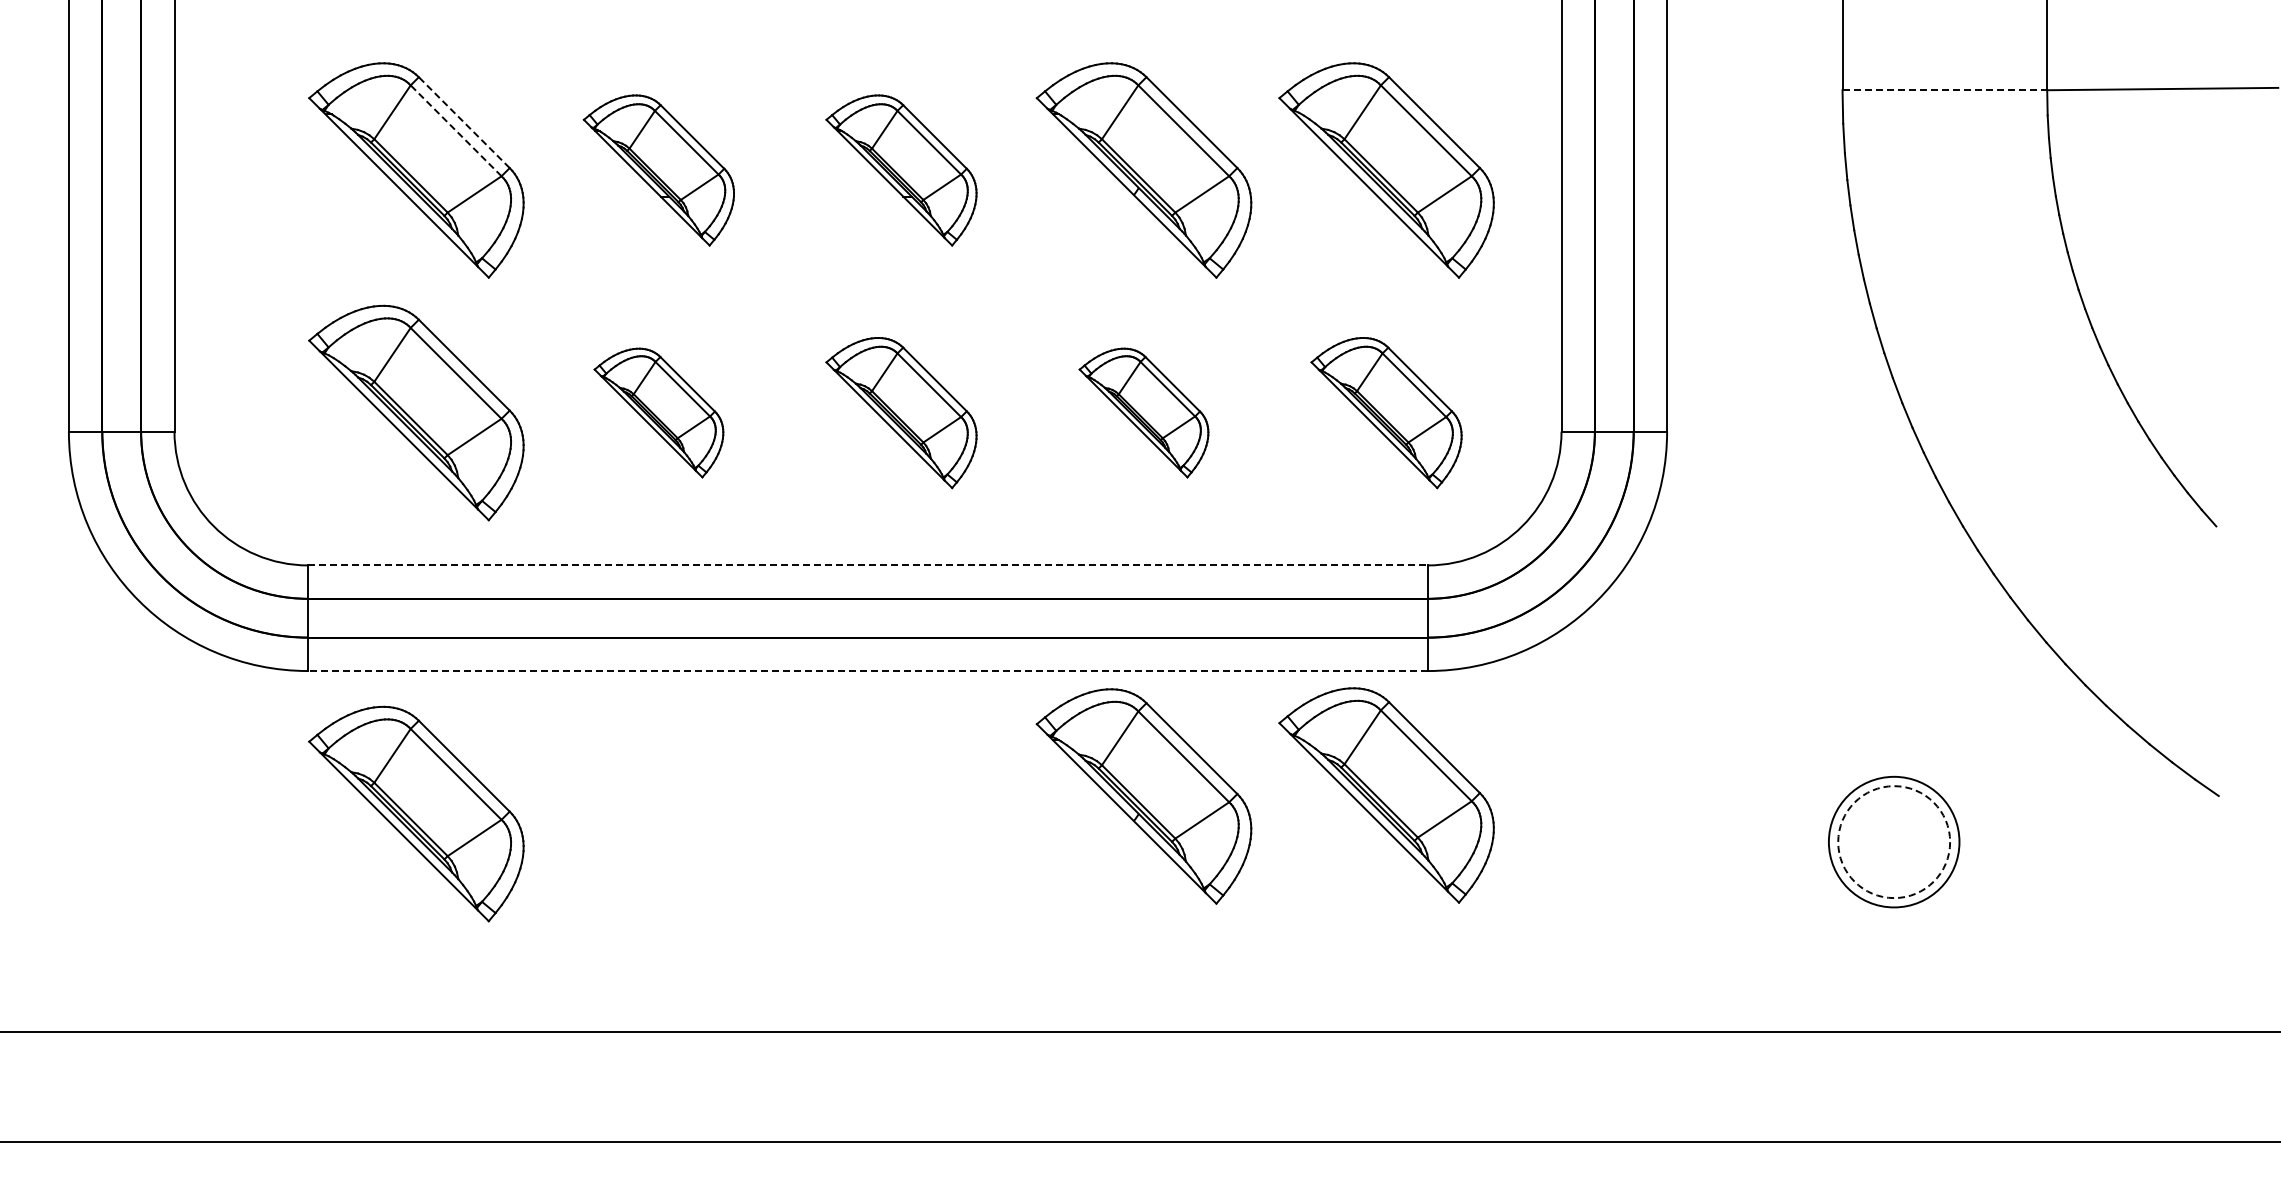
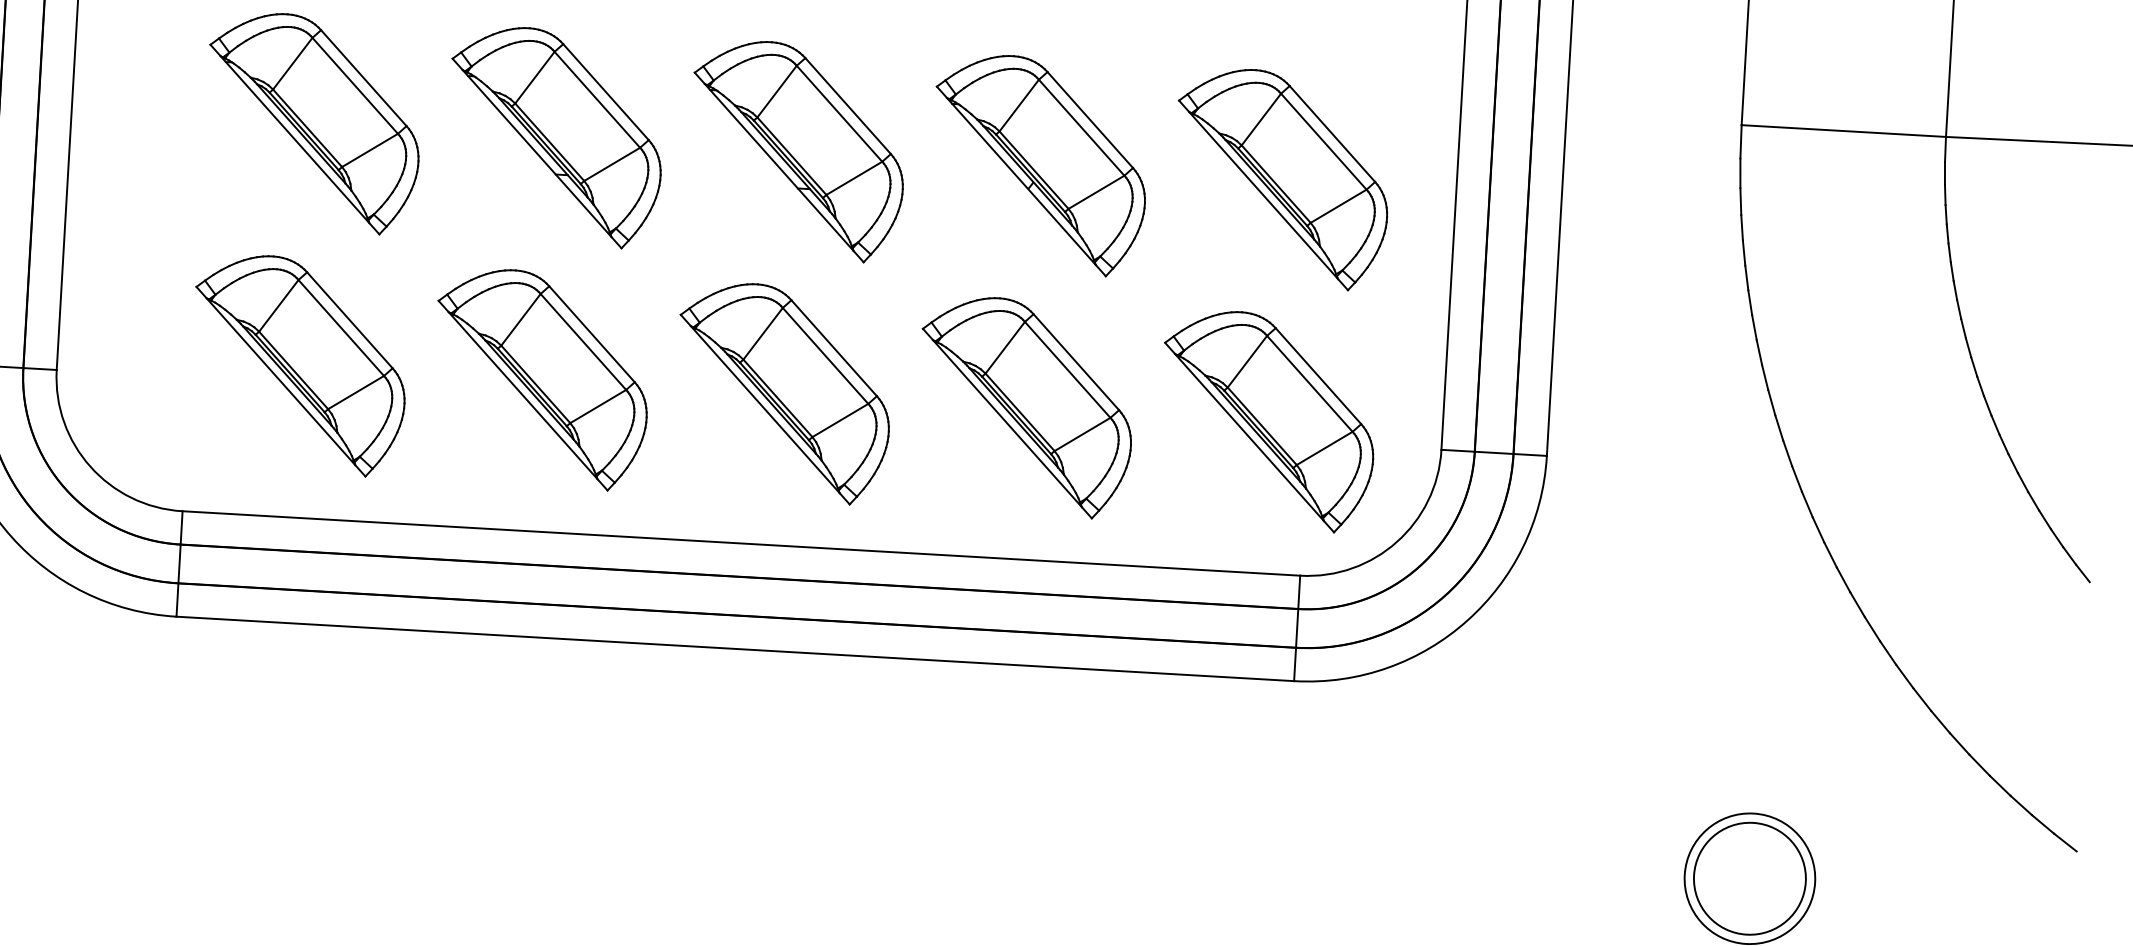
line: (1945, 90) -> (1844, 131), dashed -> solid
line: (463, 122) -> (363, 77), dashed -> solid
line: (455, 130) -> (354, 85), dashed -> solid
part: (658, 170) -> (554, 137), size x1.43
part: (901, 170) -> (797, 151), size x1.43
part: (658, 412) -> (541, 378), size x1.67
part: (901, 412) -> (783, 392), size x1.43
part: (1143, 412) -> (1025, 406), size x1.67
part: (1386, 412) -> (1267, 420), size x1.43
line: (868, 565) -> (741, 543), dashed -> solid
line: (868, 671) -> (735, 649), dashed -> solid
part: (1386, 795) -> (1245, 802), removed
part: (1143, 796) -> (1003, 790), removed
part: (416, 813) -> (276, 765), removed
circle: (1894, 842) -> (1750, 879), dashed -> solid

